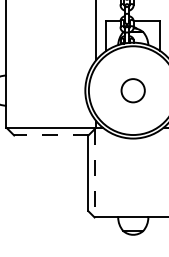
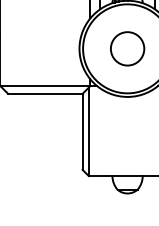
circle: (132, 90) -> (126, 48), size x1.43
line: (50, 135) -> (44, 93), dashed -> solid
line: (94, 173) -> (88, 131), dashed -> solid

